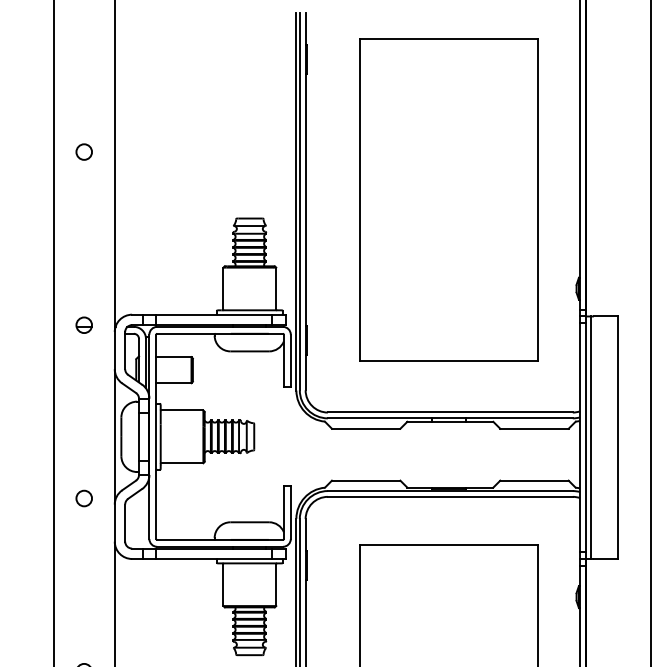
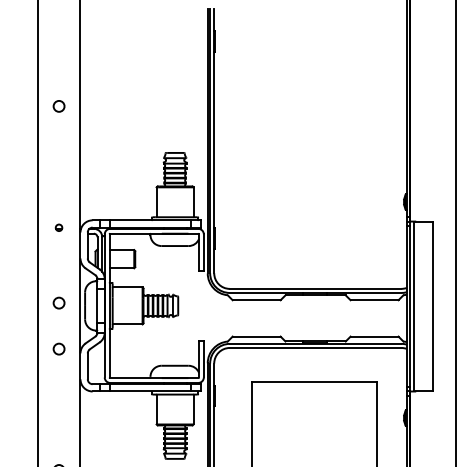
part: (448, 199) -> (314, 139), removed
part: (83, 324) -> (58, 227), size x0.6
circle: (83, 431) -> (58, 302), added

